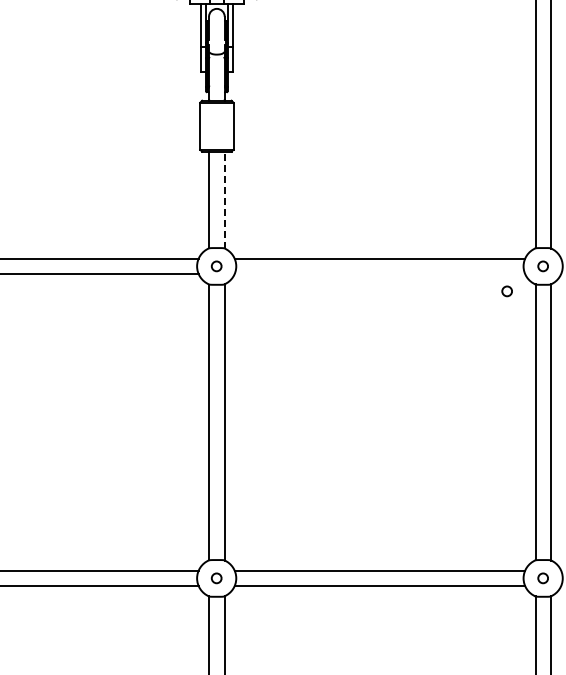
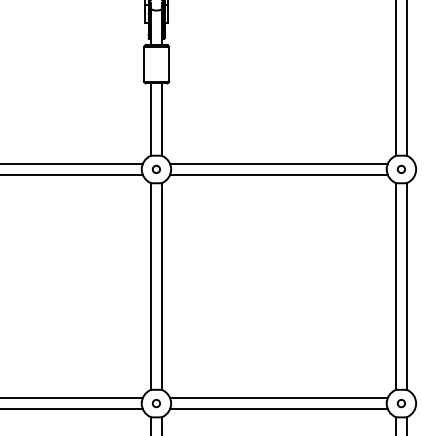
line: (224, 199) -> (162, 119), dashed -> solid
line: (379, 274) -> (278, 175), added
circle: (506, 291) -> (373, 188), removed

